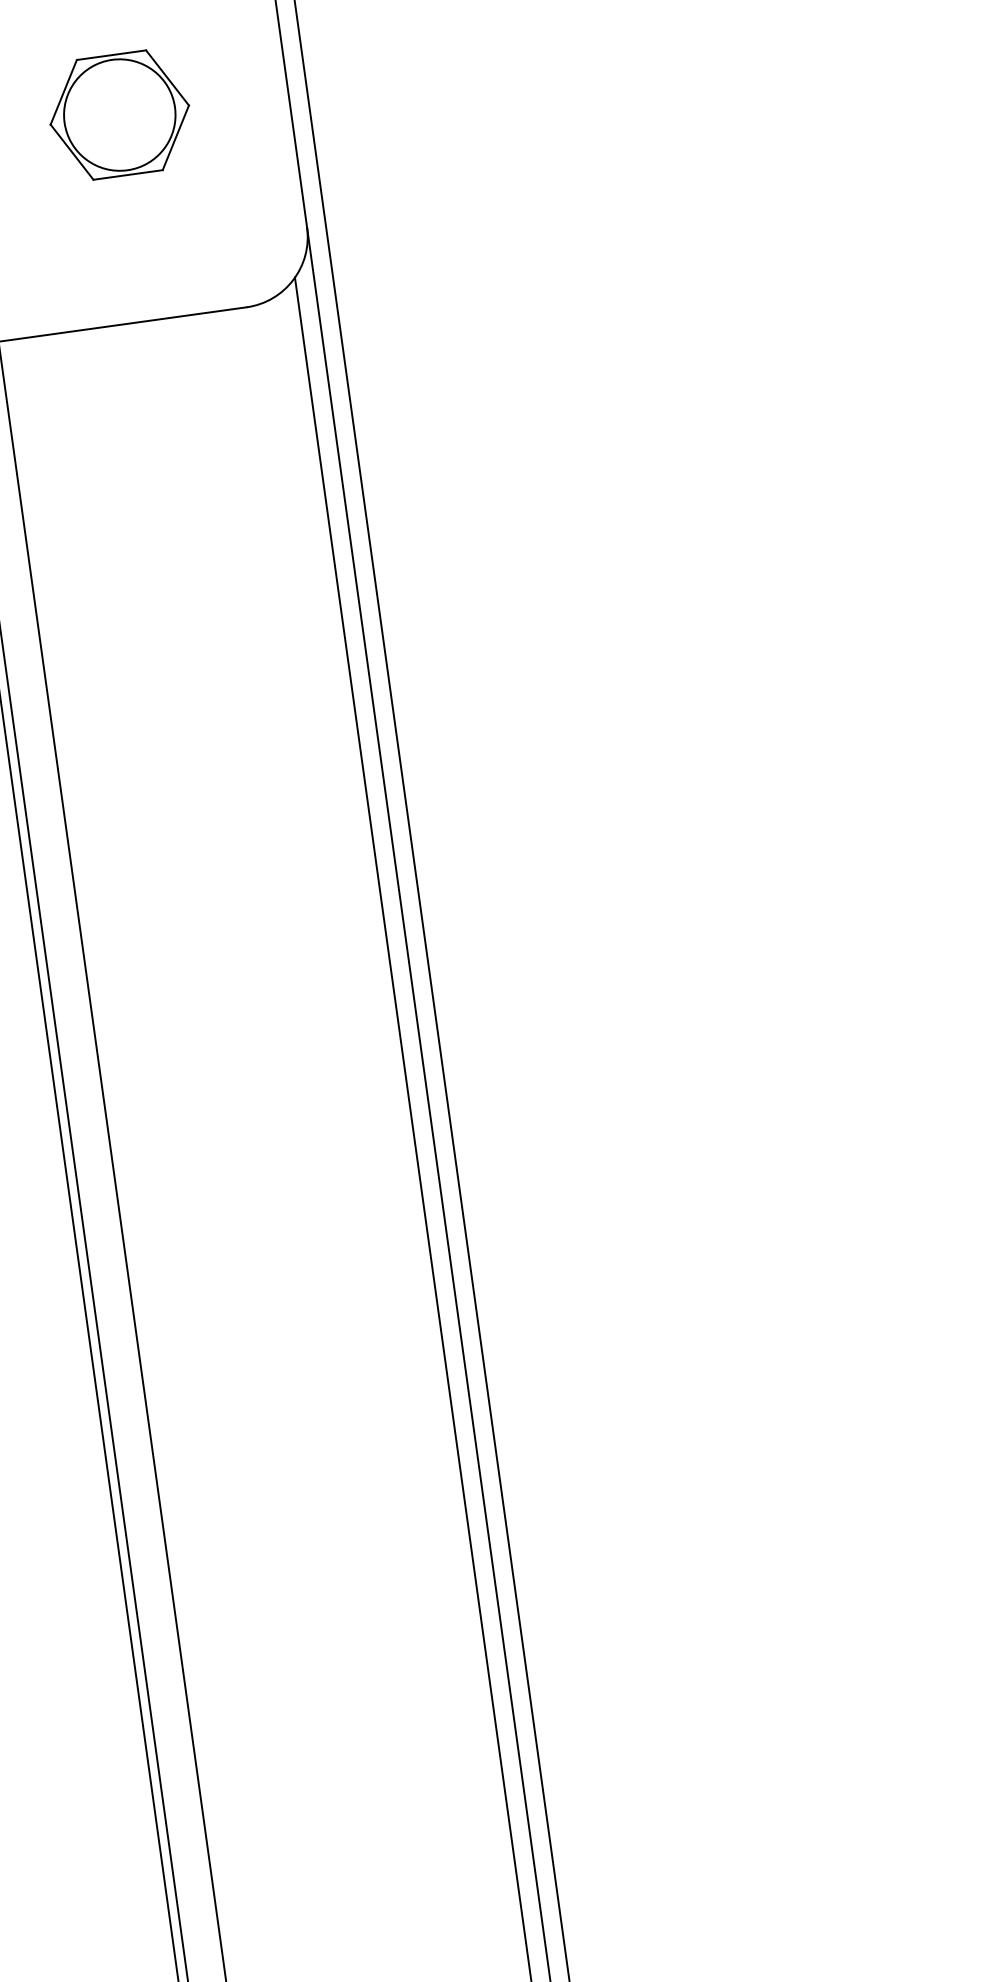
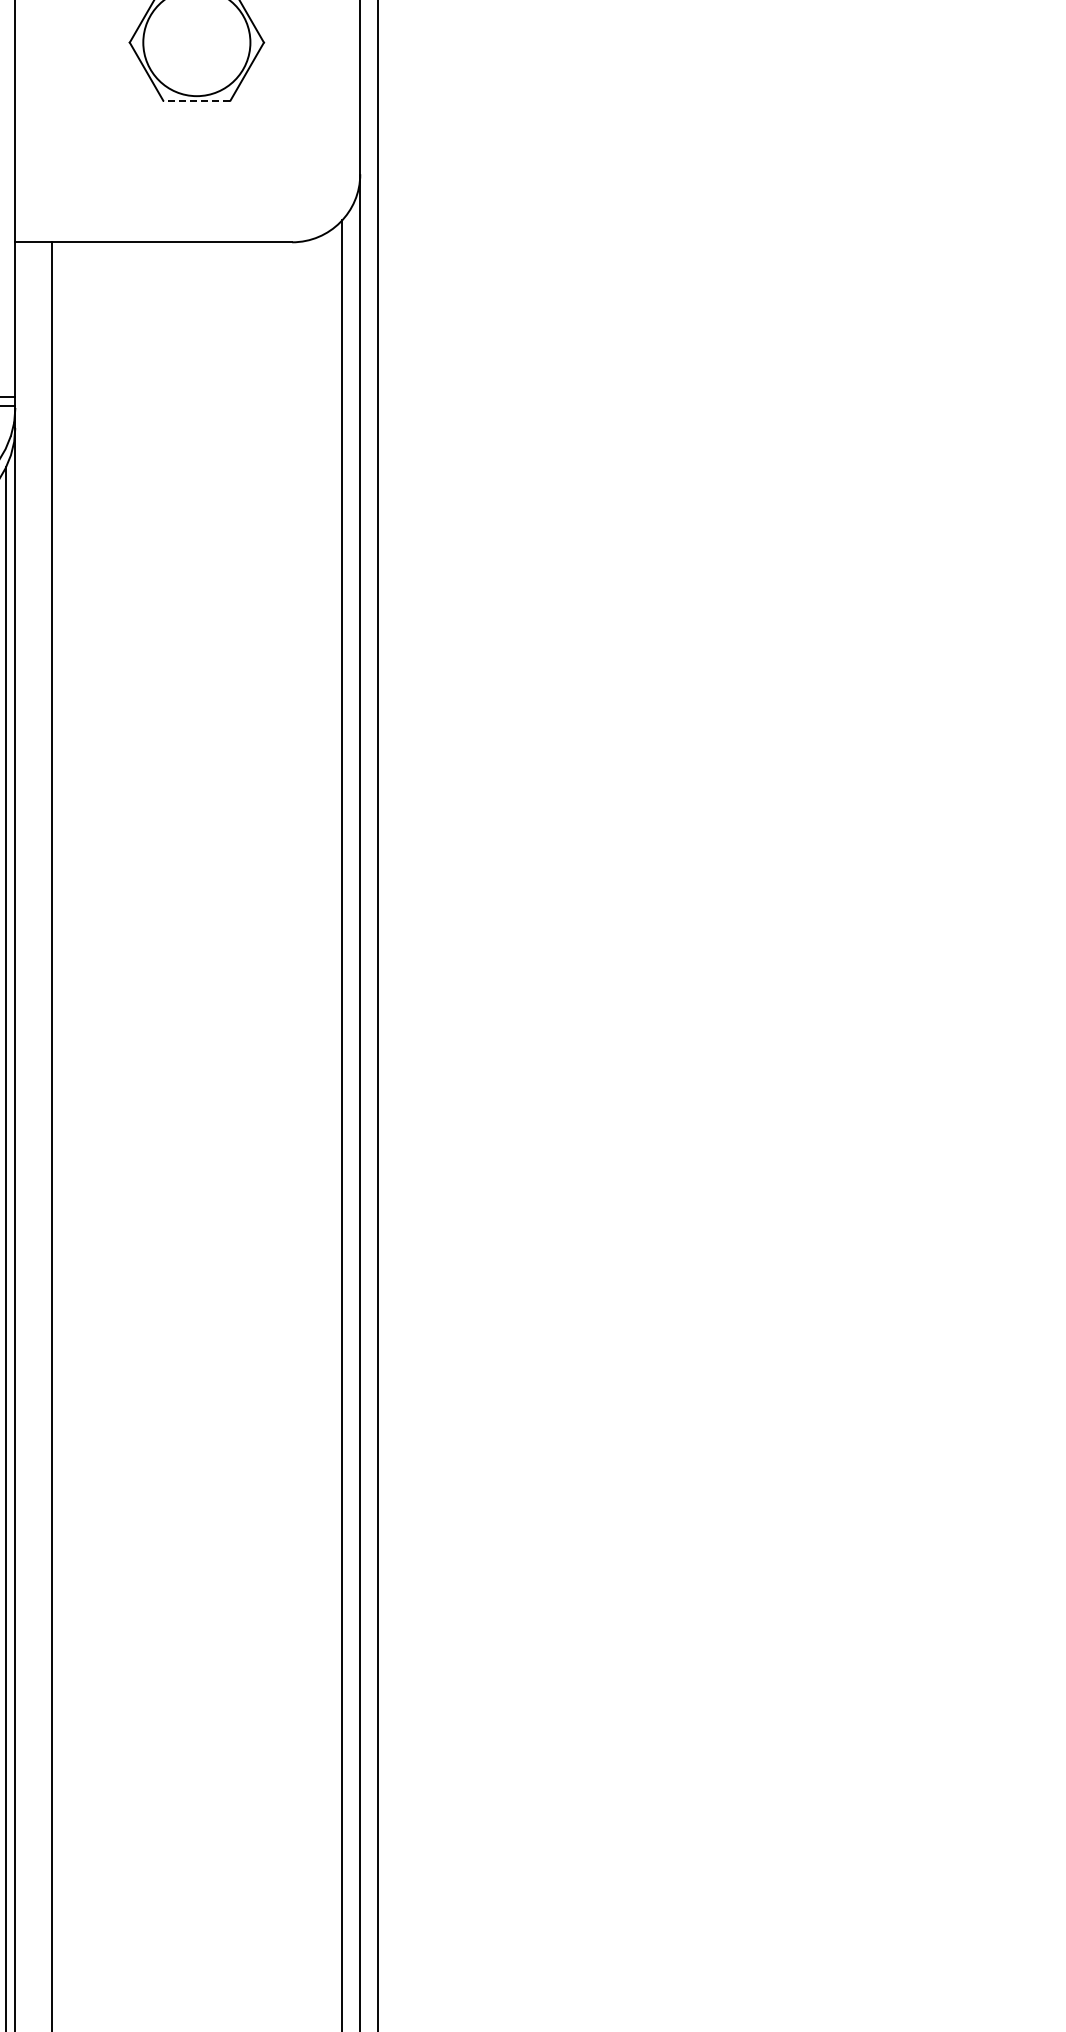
line: (127, 174) -> (196, 100), solid -> dashed

